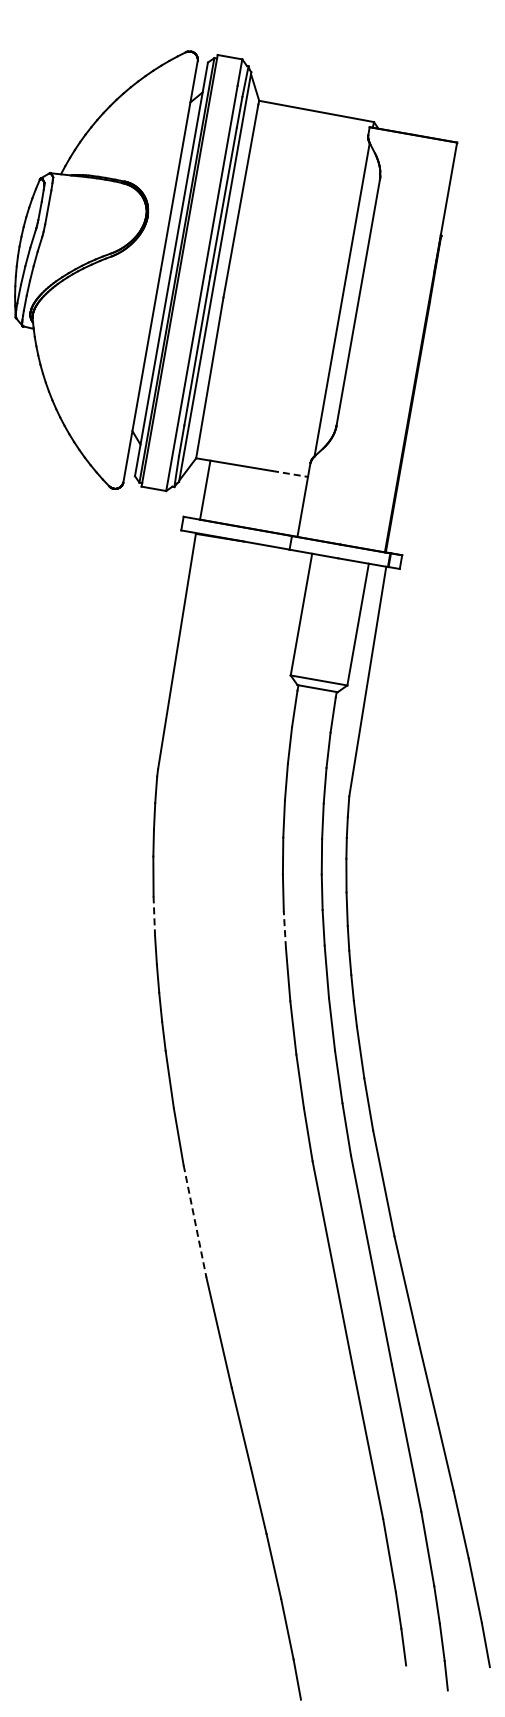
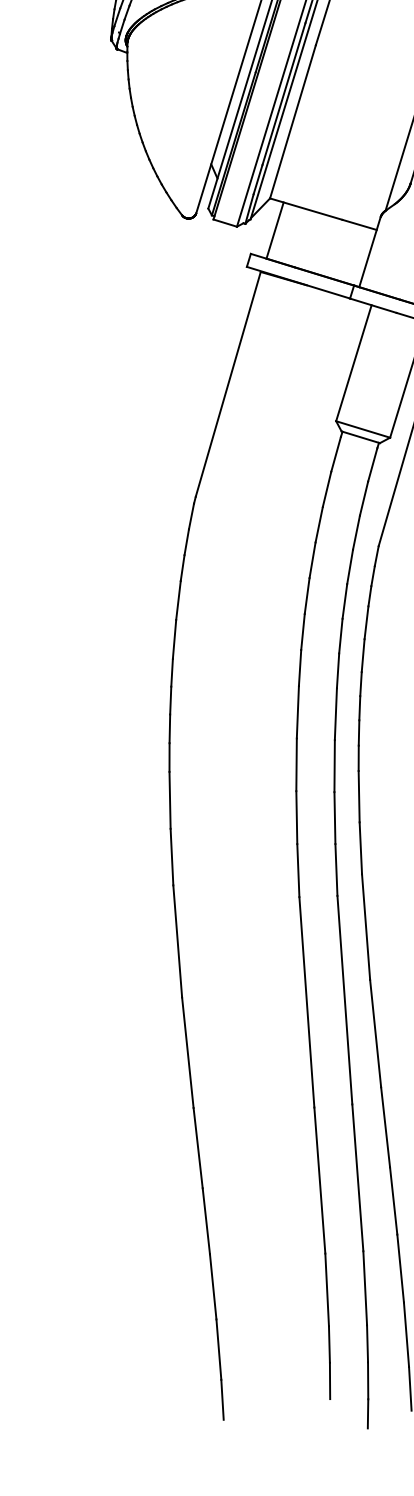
line: (290, 474) -> (359, 225), dashed -> solid
line: (154, 916) -> (174, 639), dashed -> solid
line: (284, 929) -> (299, 667), dashed -> solid
line: (195, 1221) -> (178, 941), dashed -> solid

